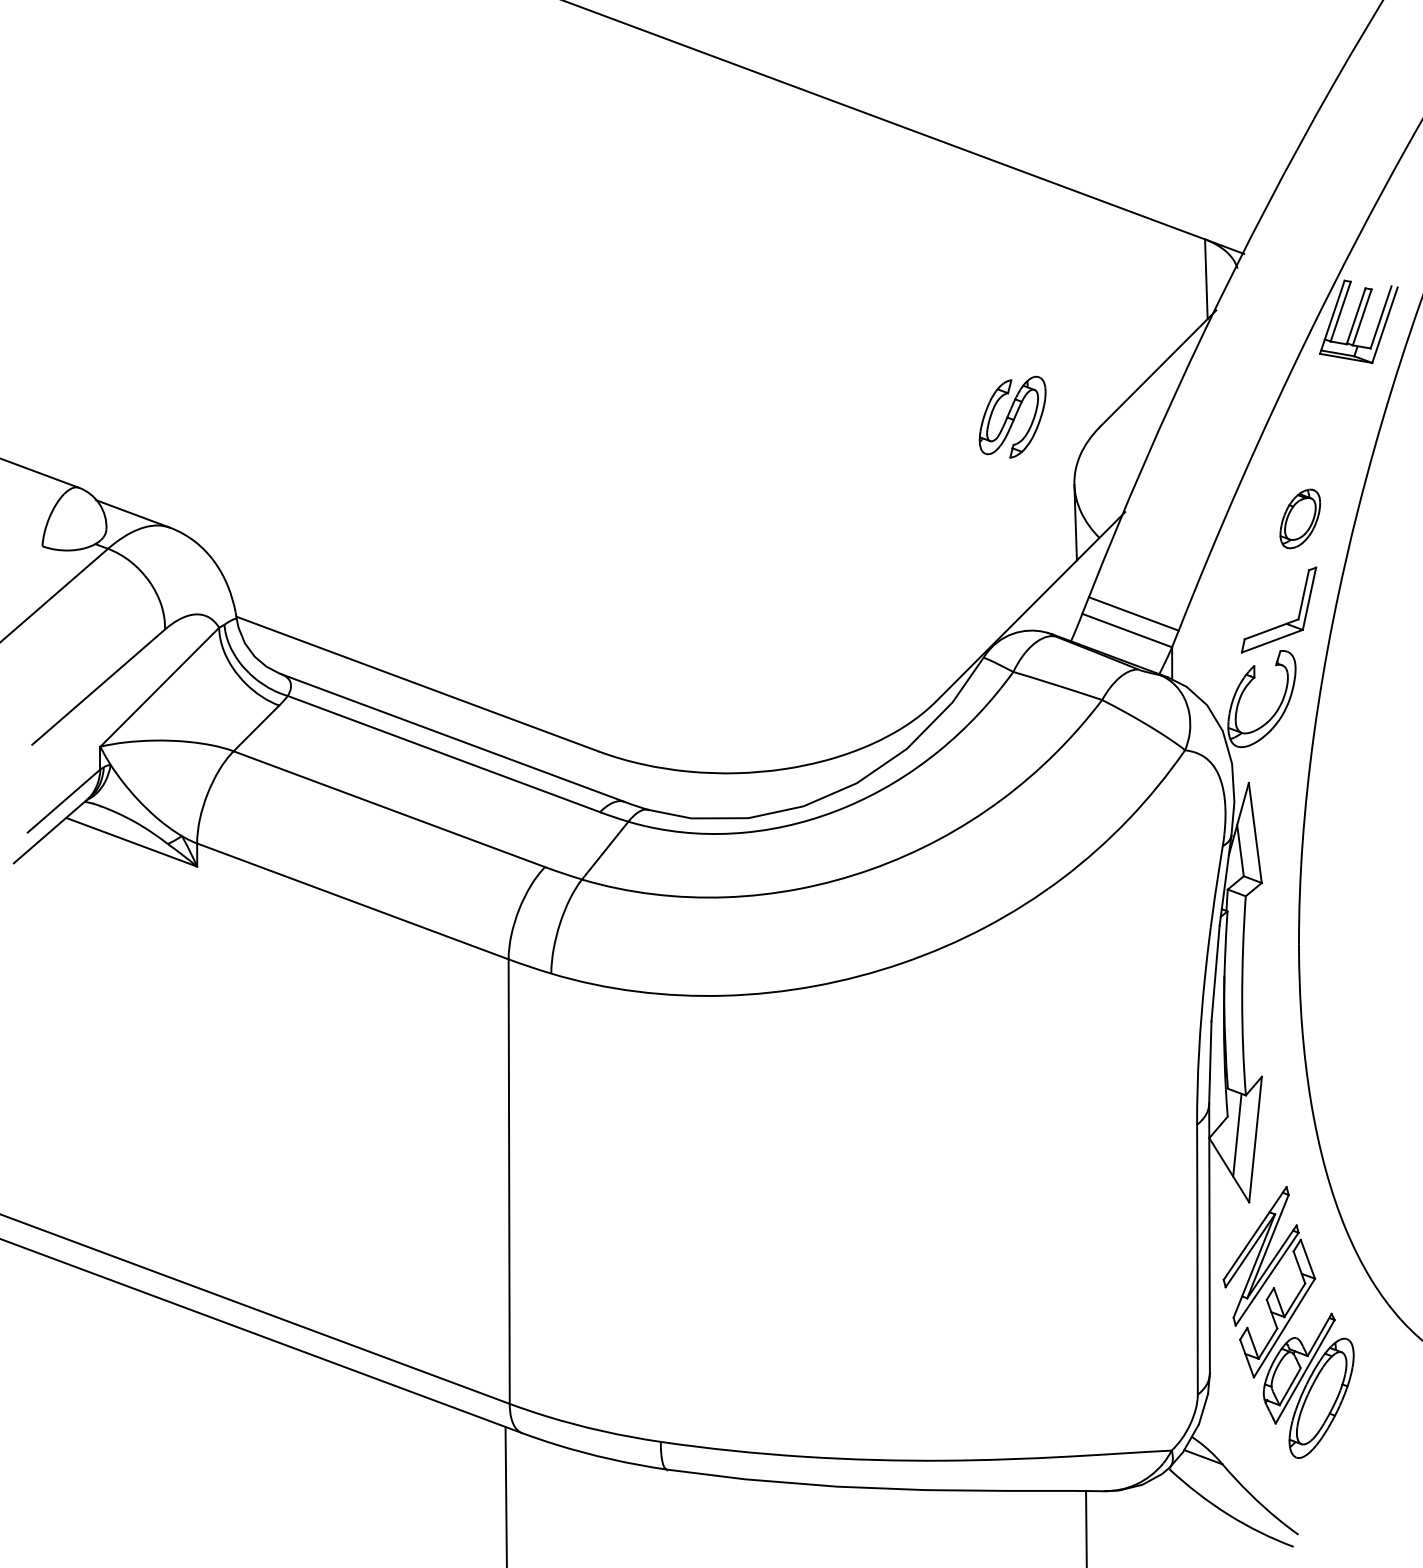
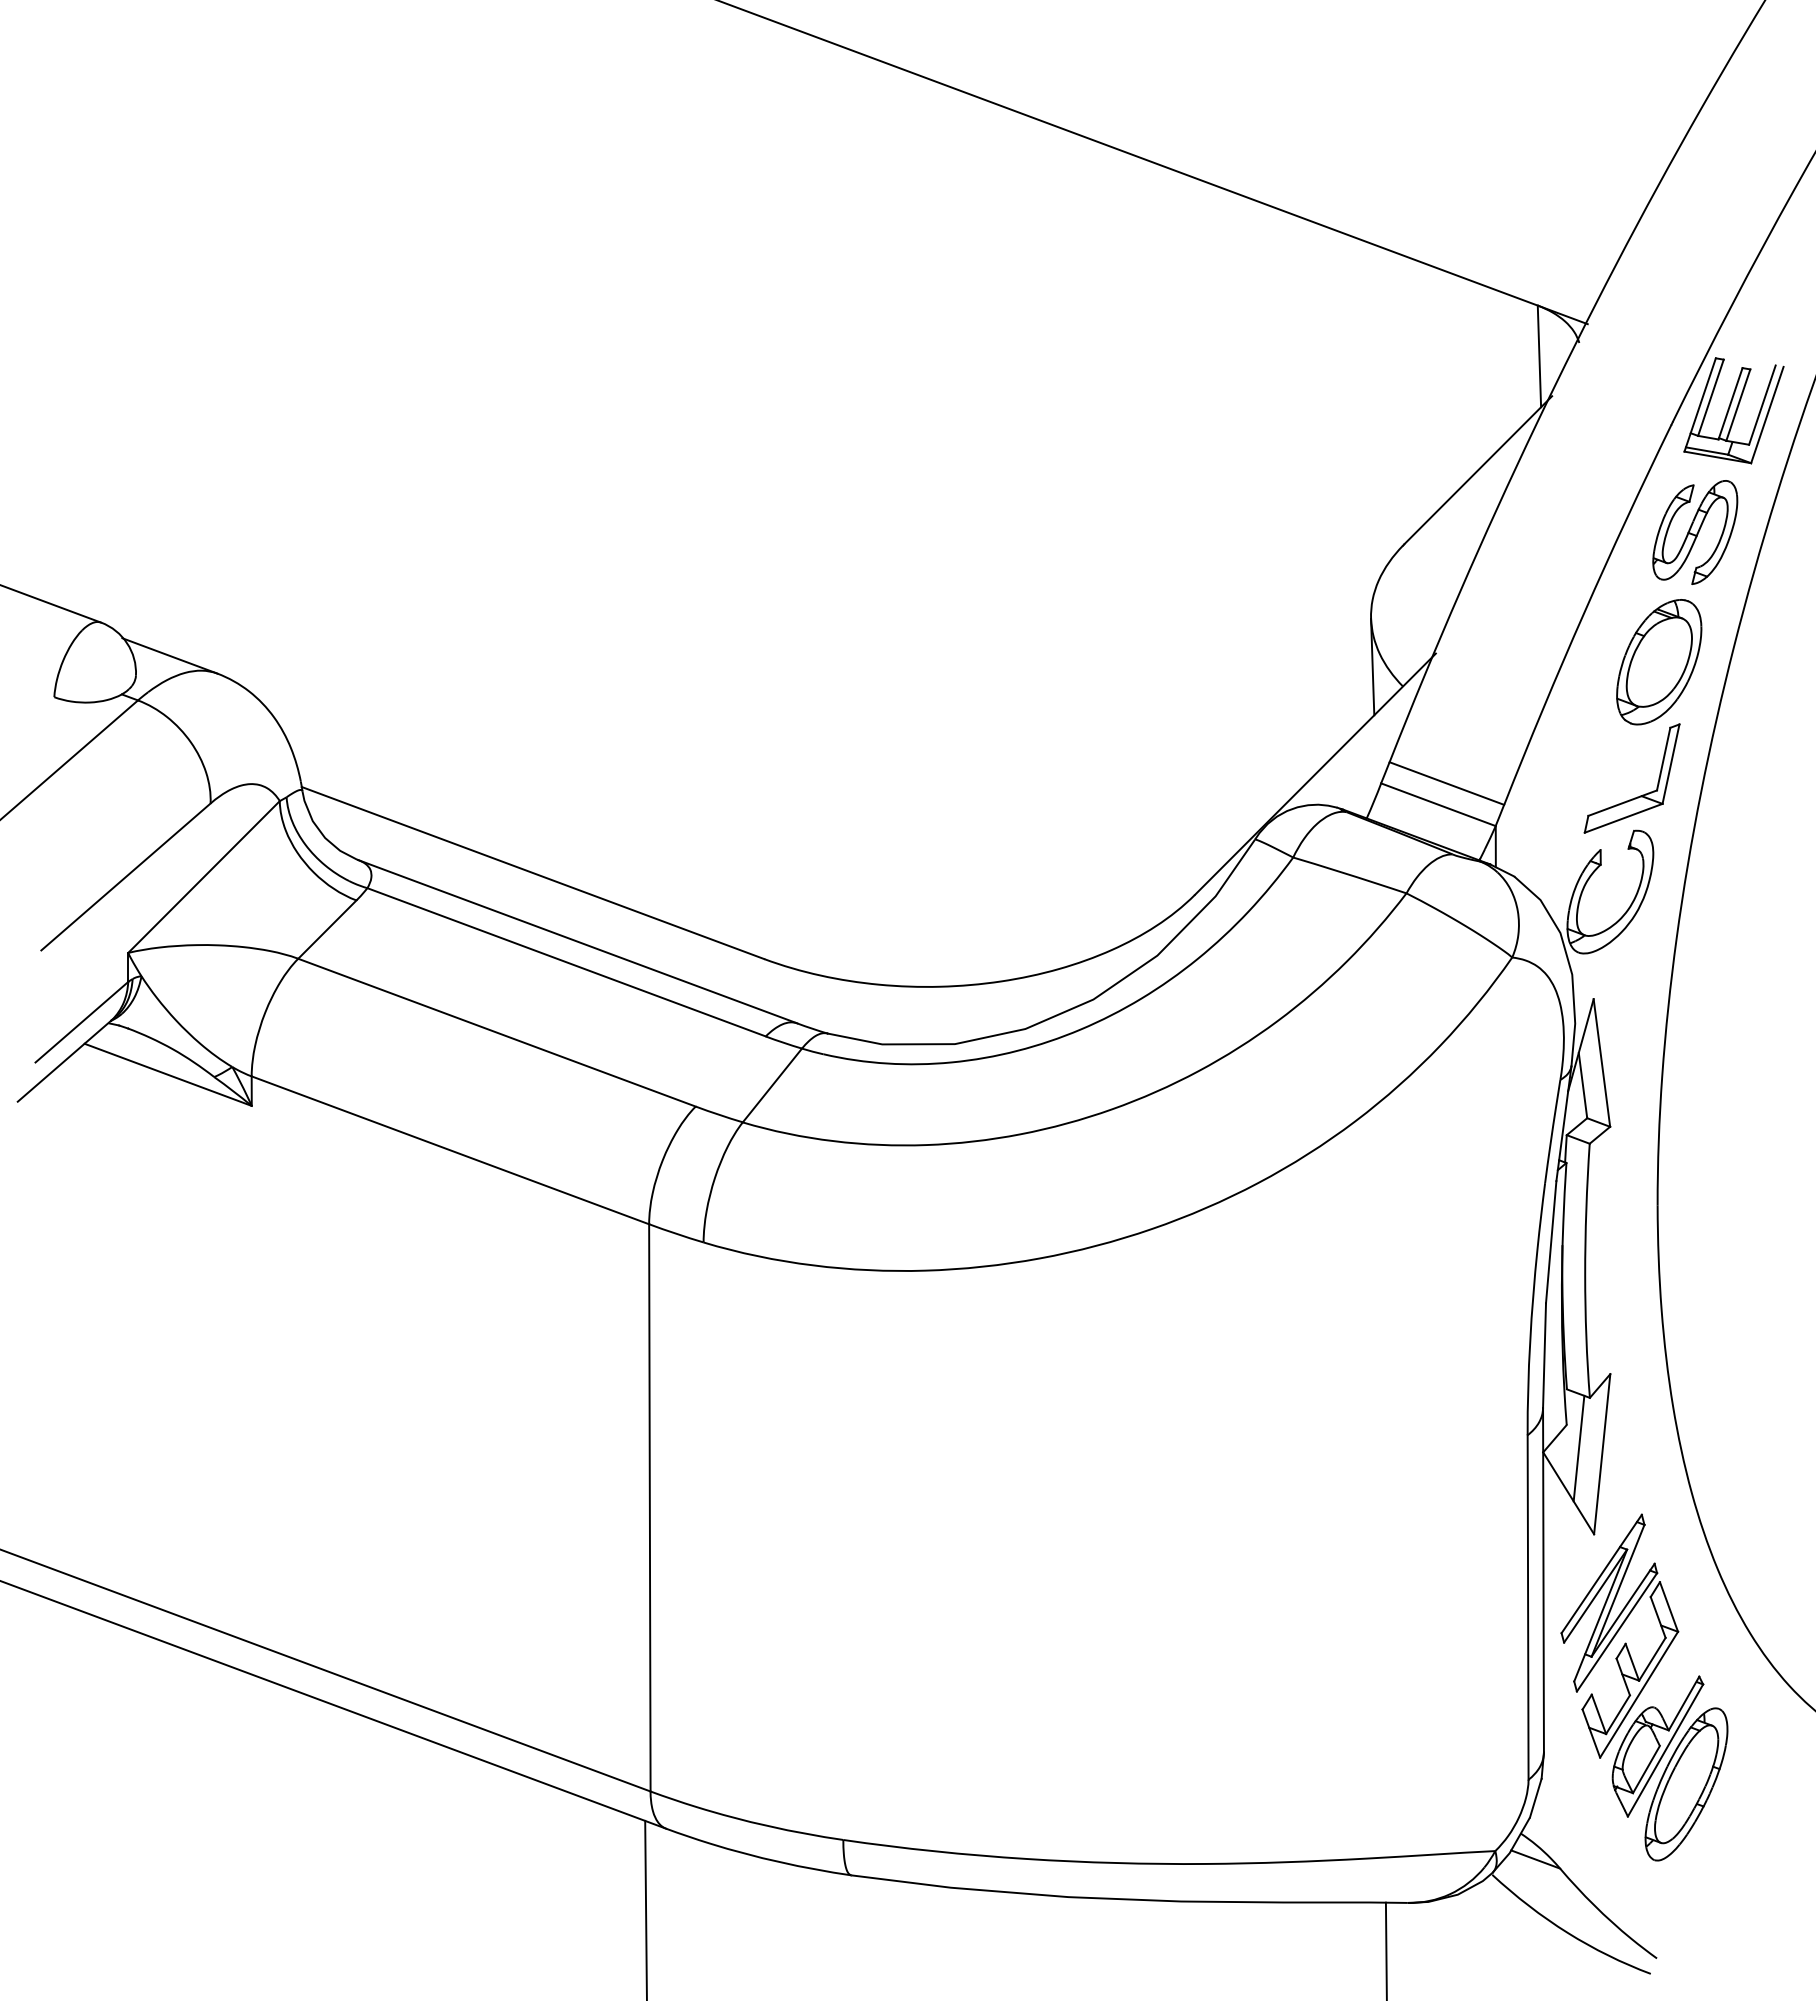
part: (1012, 417) -> (1695, 532), moved
part: (1300, 519) -> (1659, 662), size x1.67

